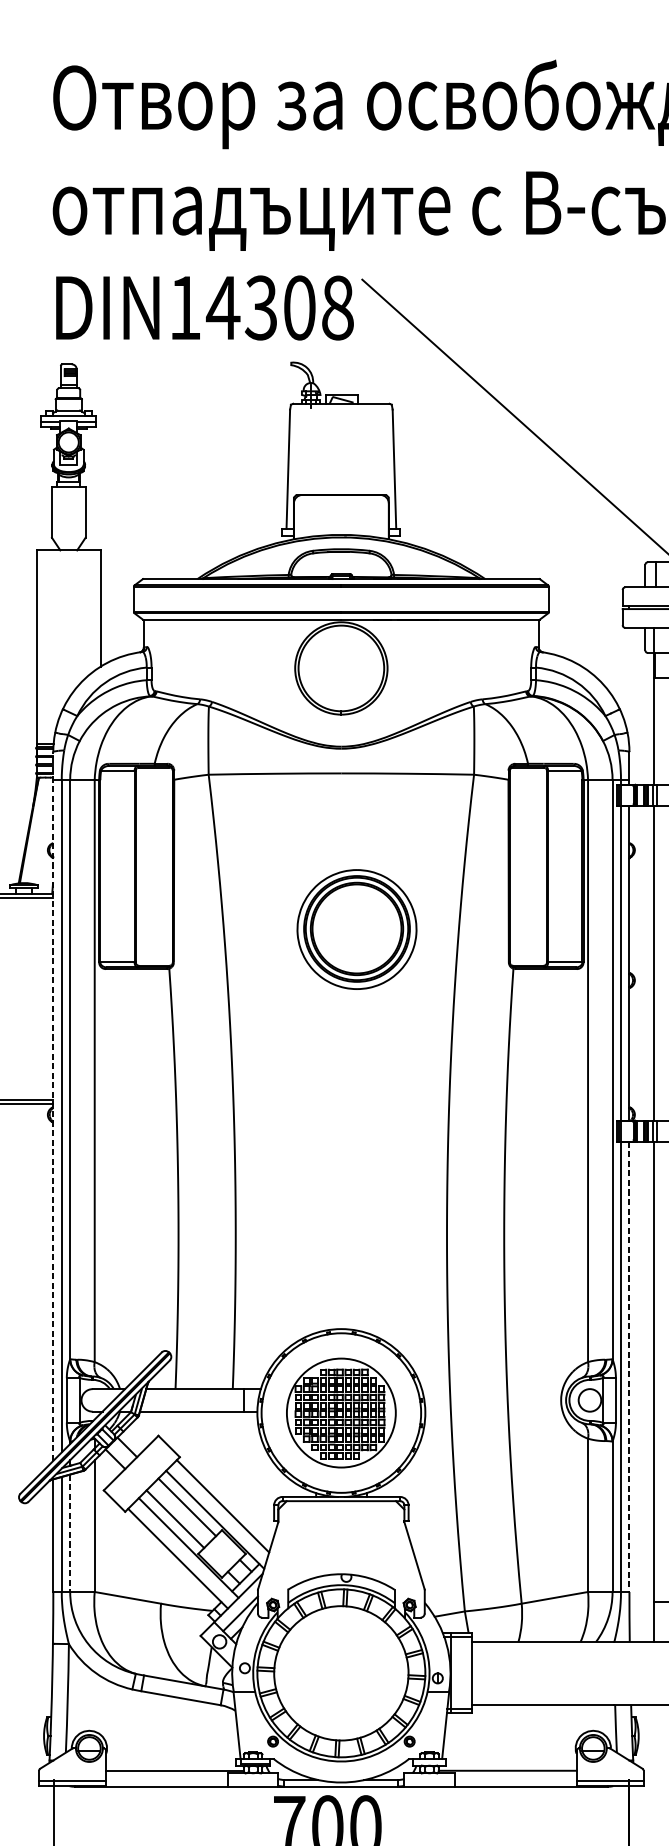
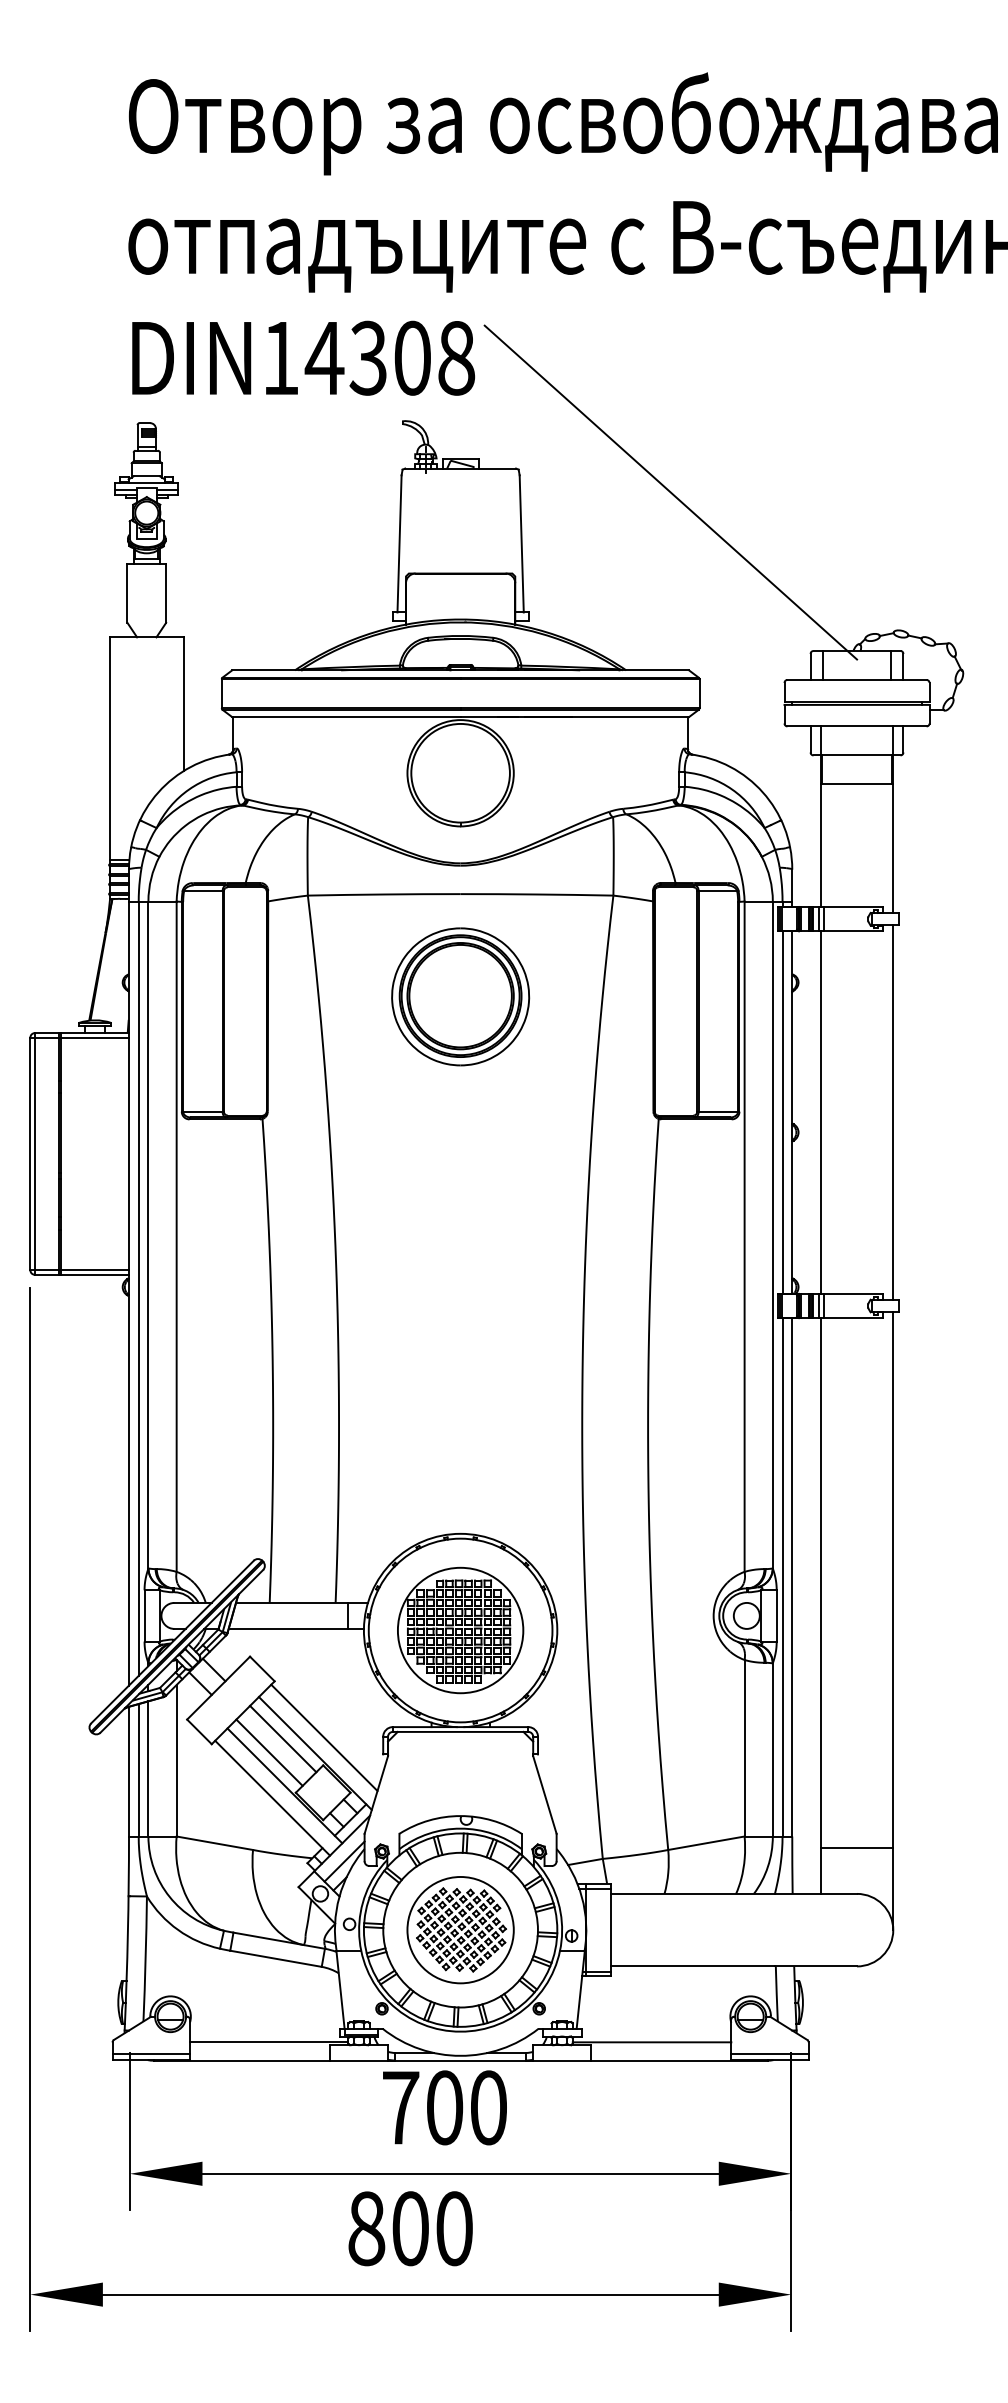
part: (356, 929) -> (460, 996), moved
line: (53, 1106) -> (129, 1277), dashed -> solid
line: (629, 1367) -> (792, 1577), dashed -> solid
line: (70, 1532) -> (148, 1768), dashed -> solid
part: (341, 1673) -> (460, 1930), added

